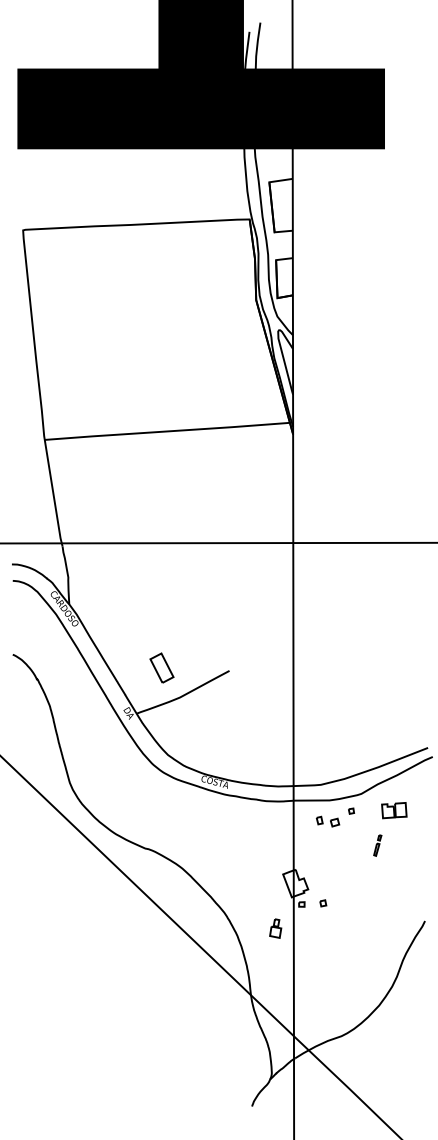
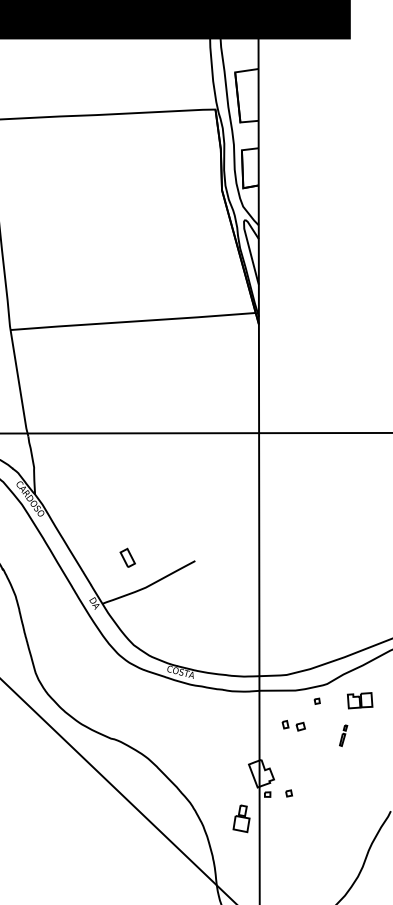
part: (161, 667) -> (127, 557), size x0.62
part: (328, 821) -> (294, 725), moved
part: (275, 928) -> (241, 818), size x1.43

